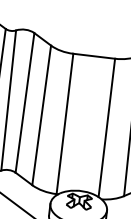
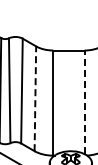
line: (41, 114) -> (35, 98), solid -> dashed
line: (106, 128) -> (84, 102), solid -> dashed

